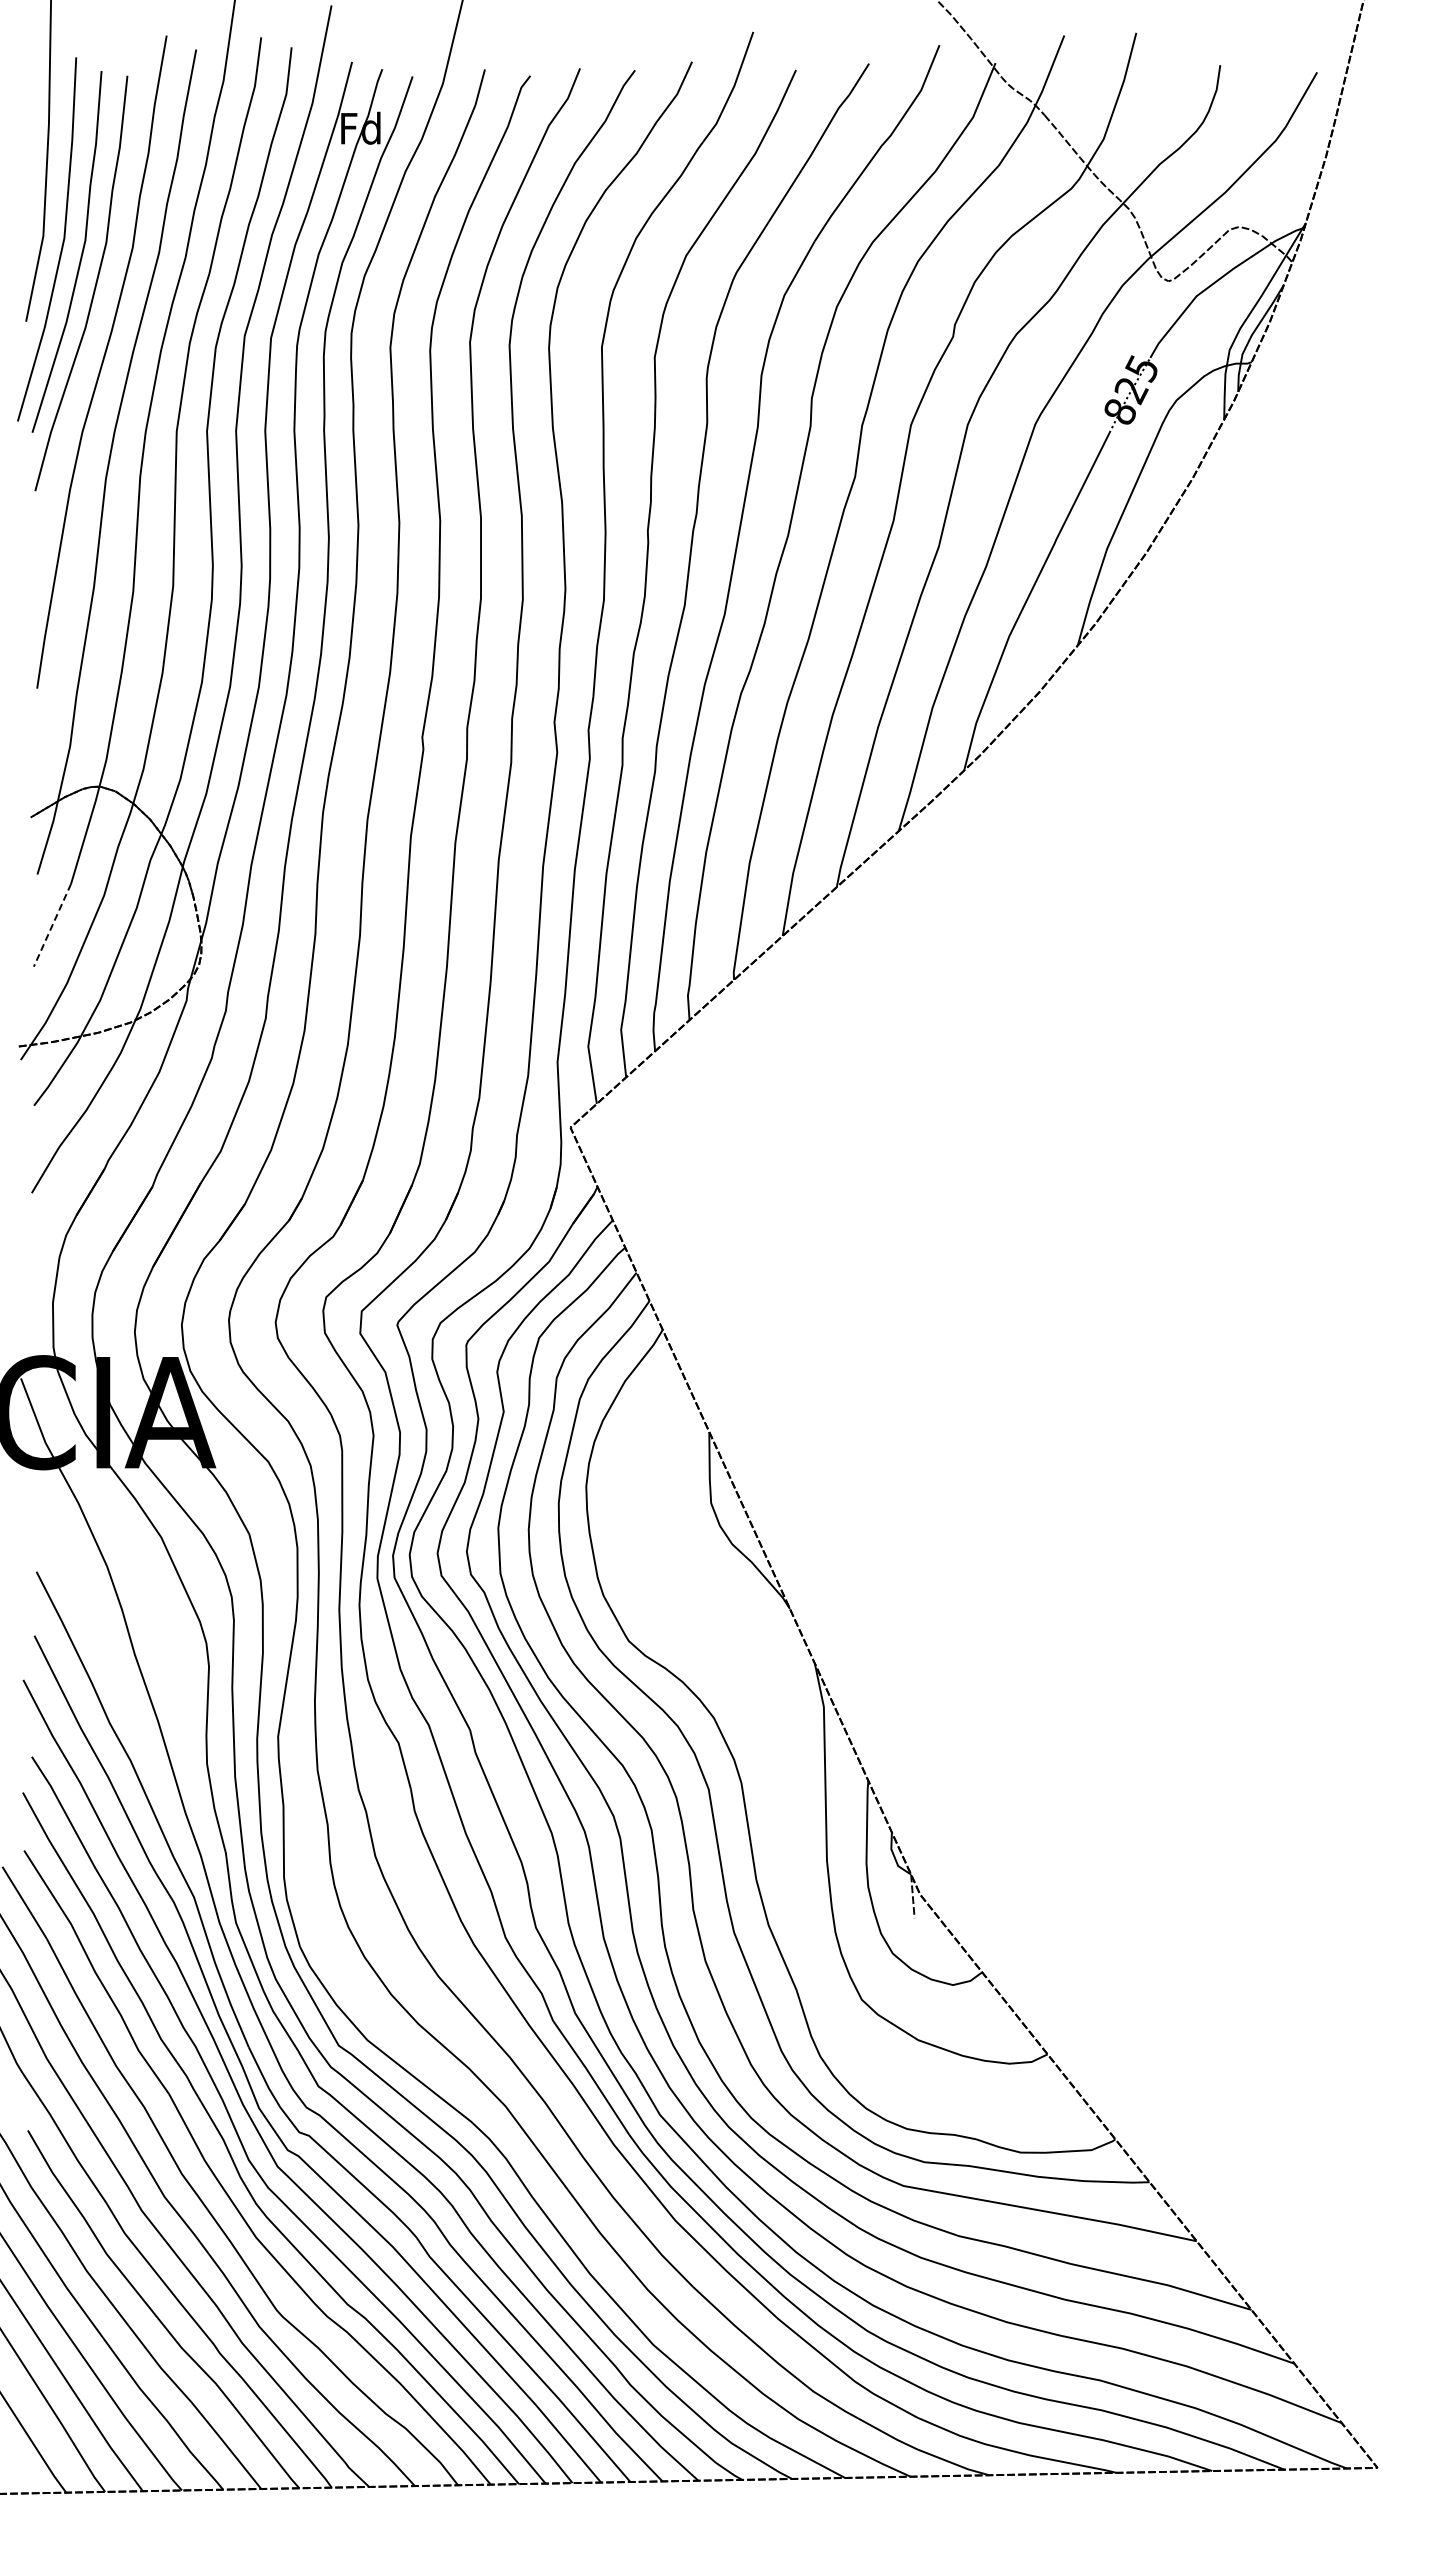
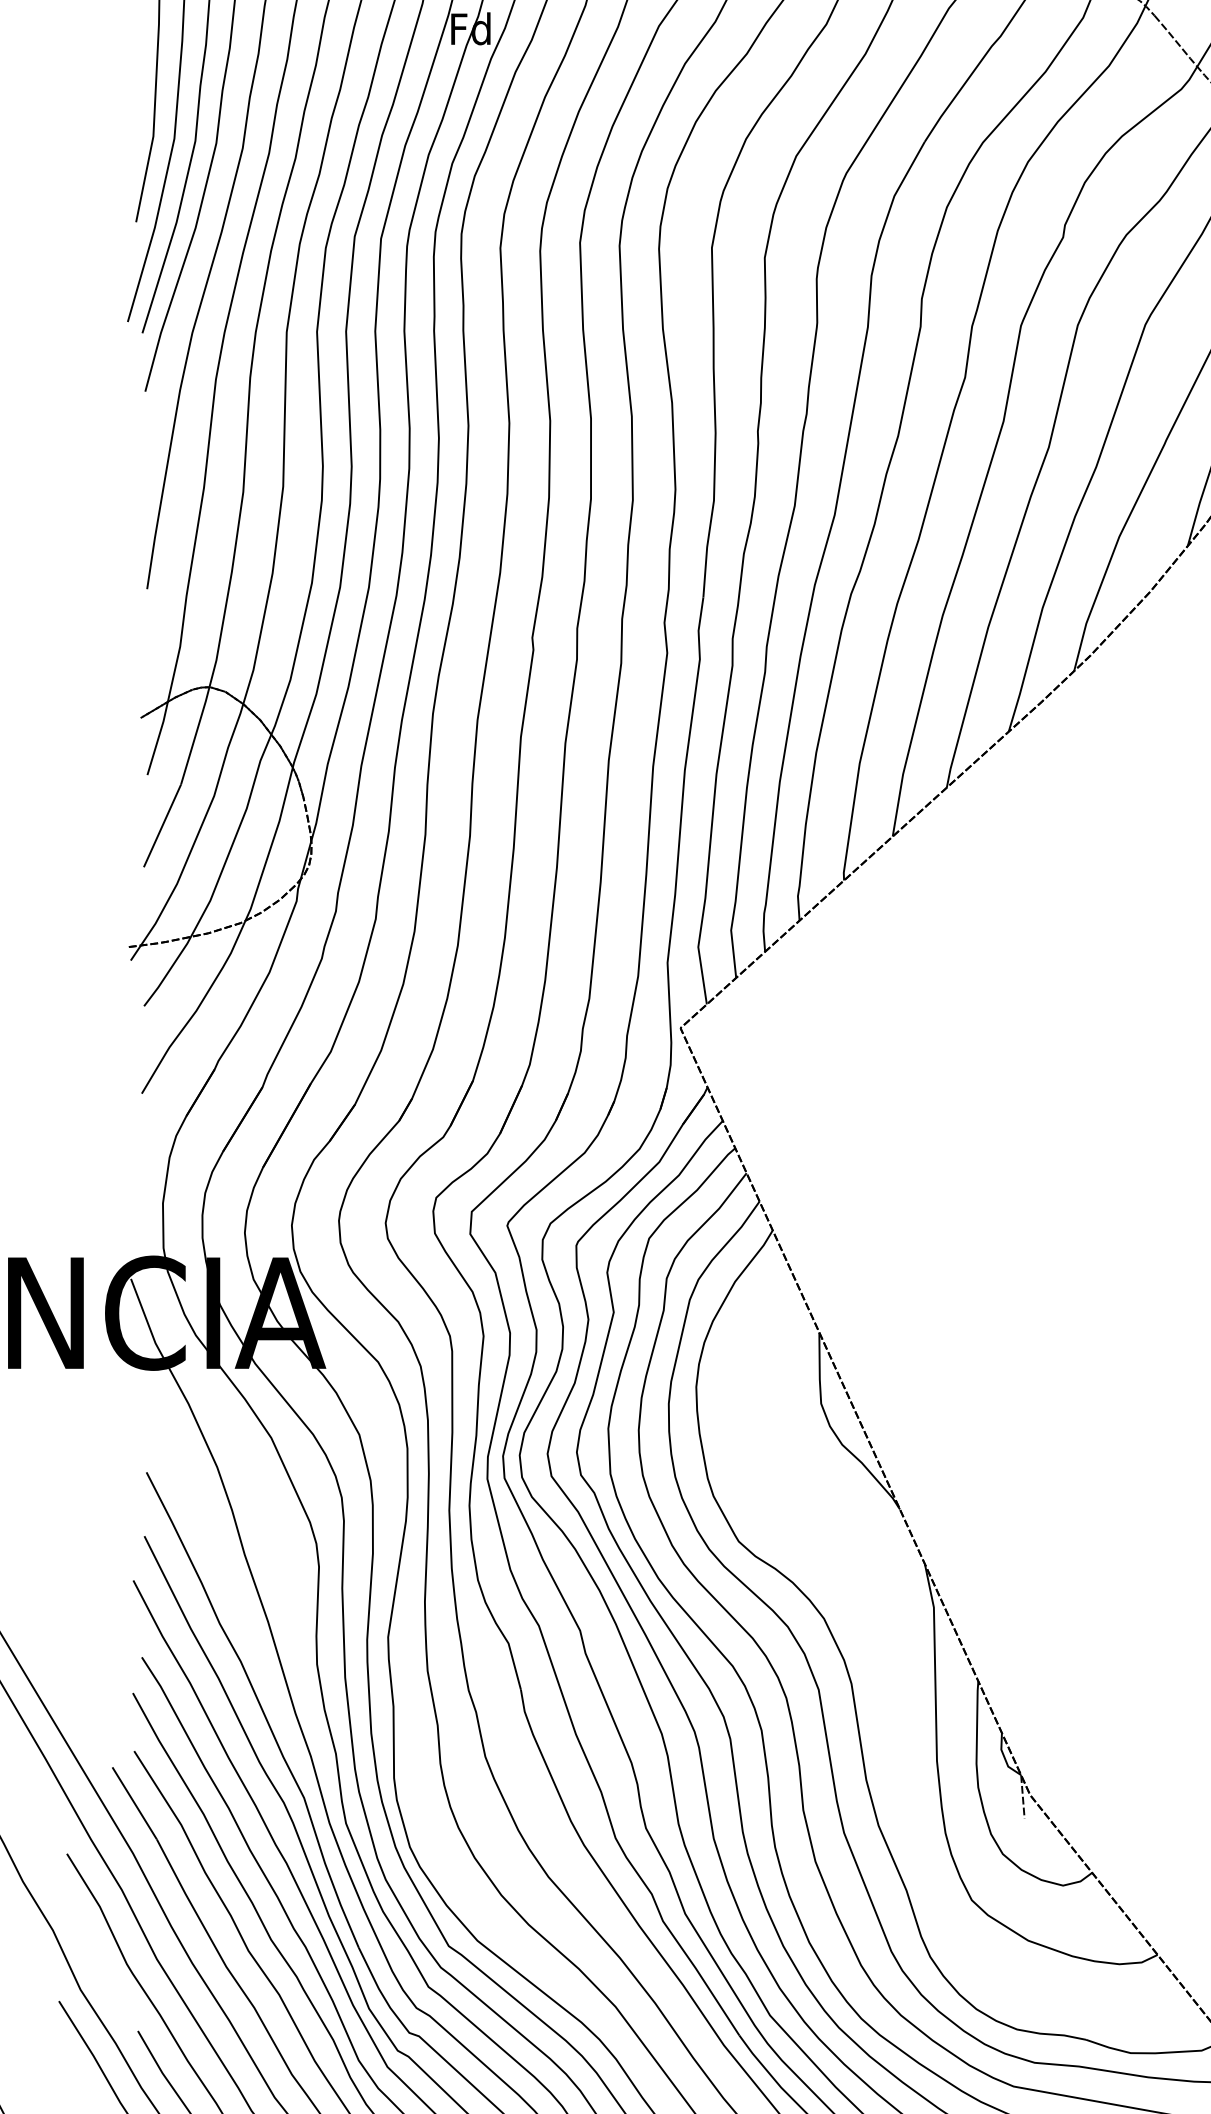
line: (52, 925) -> (162, 826), dashed -> solid

